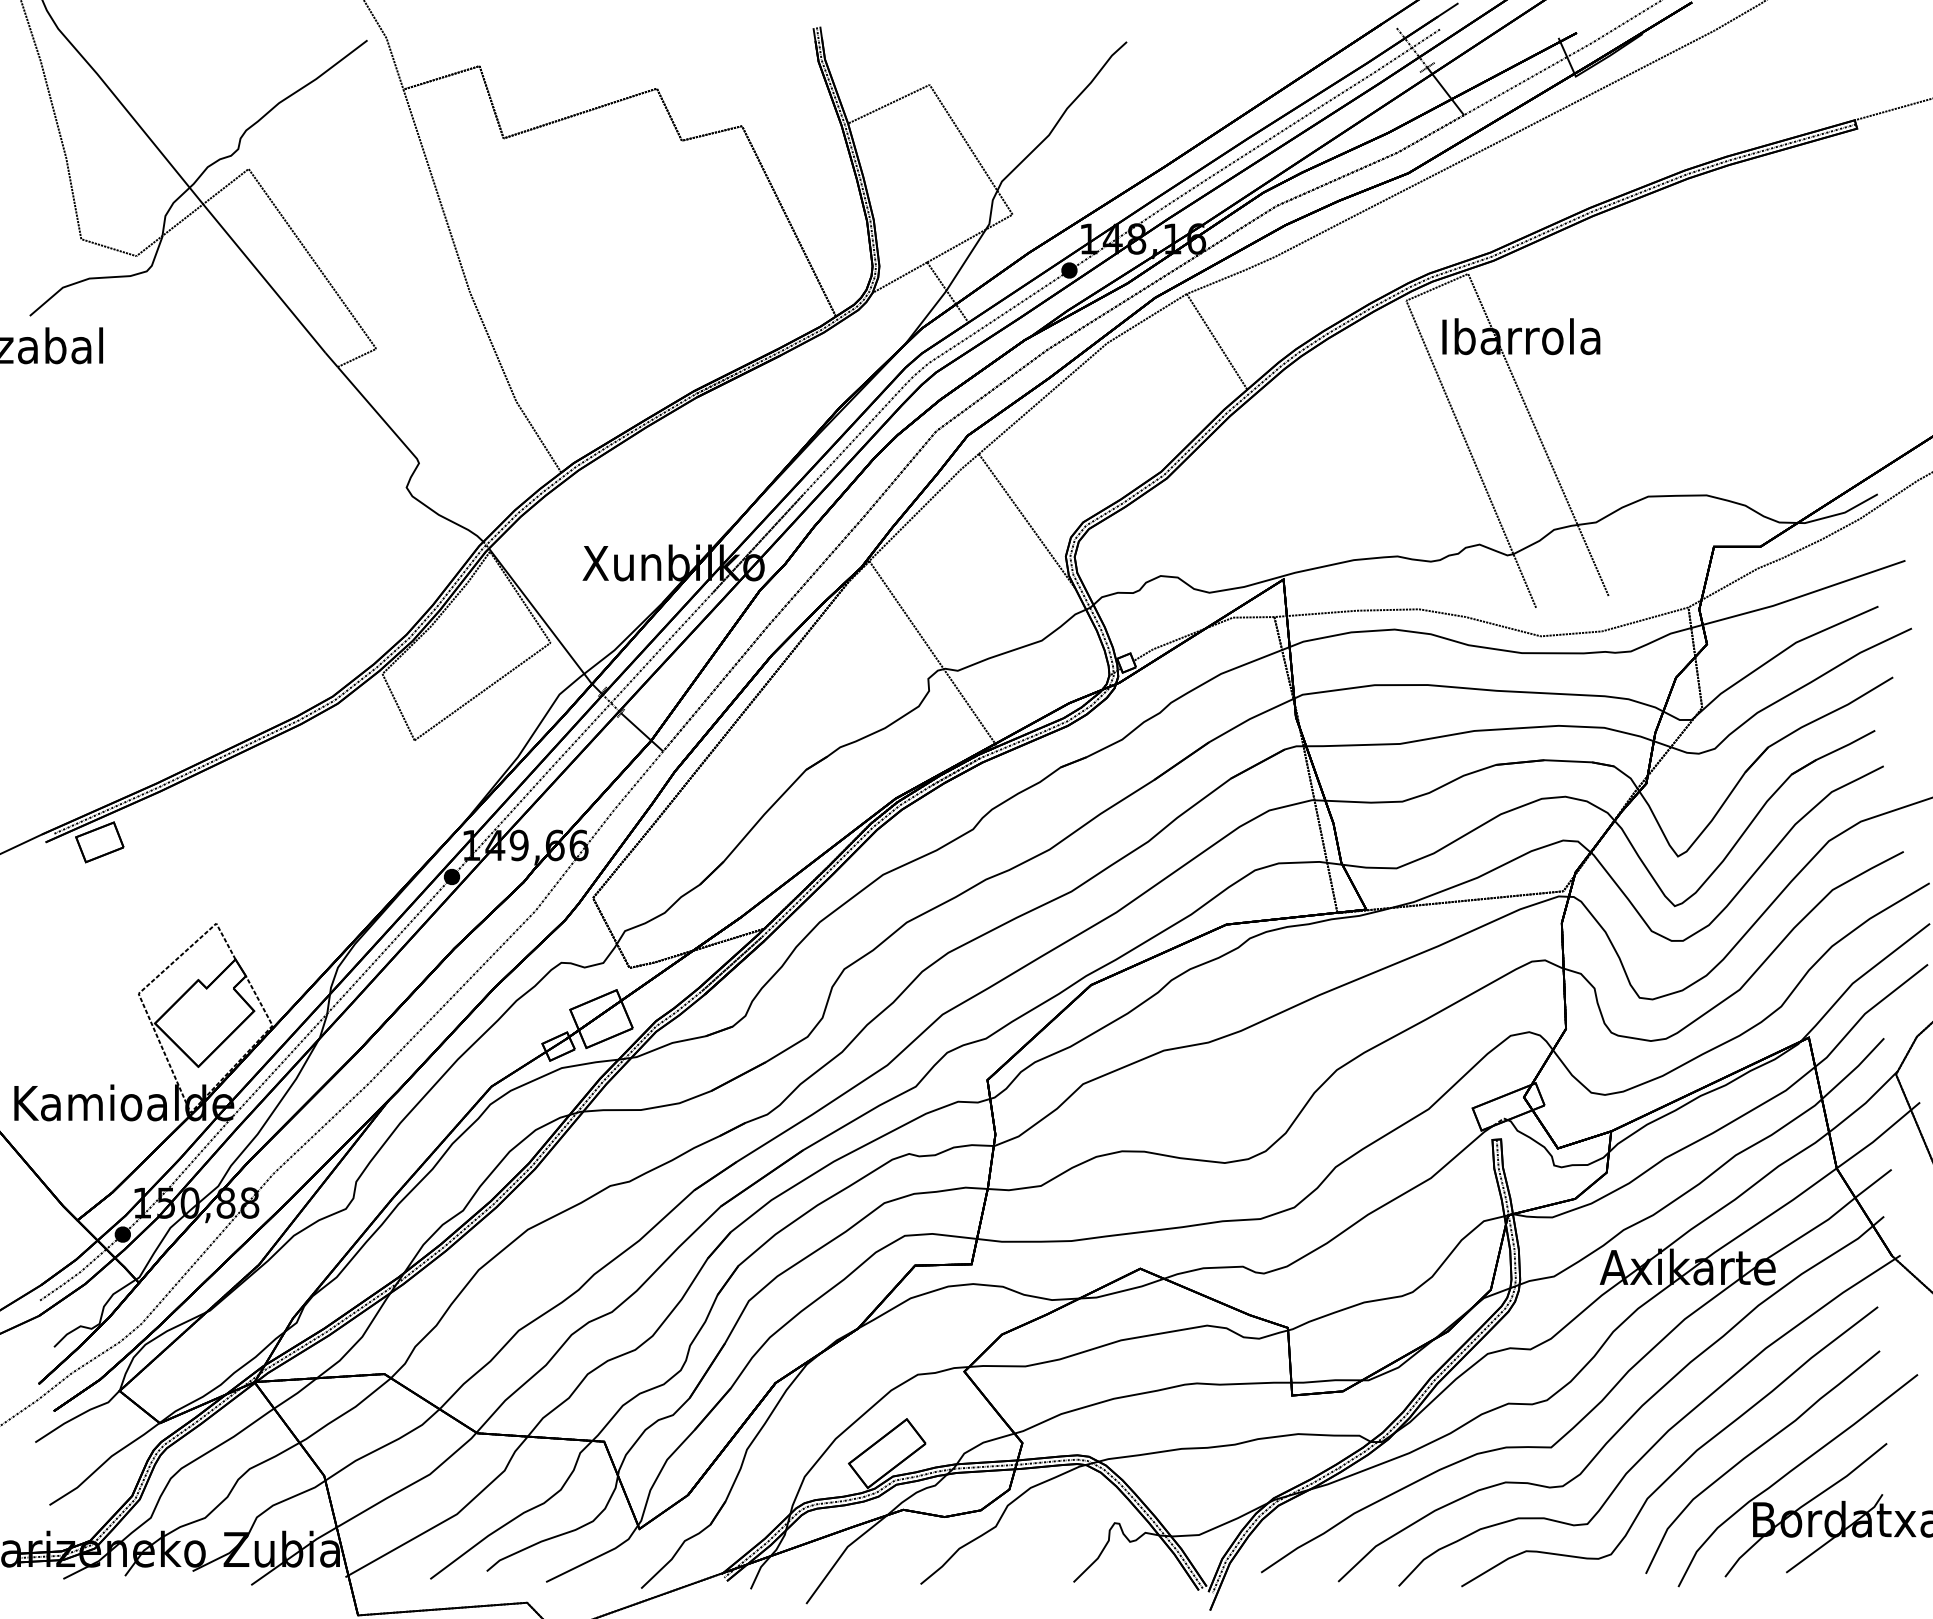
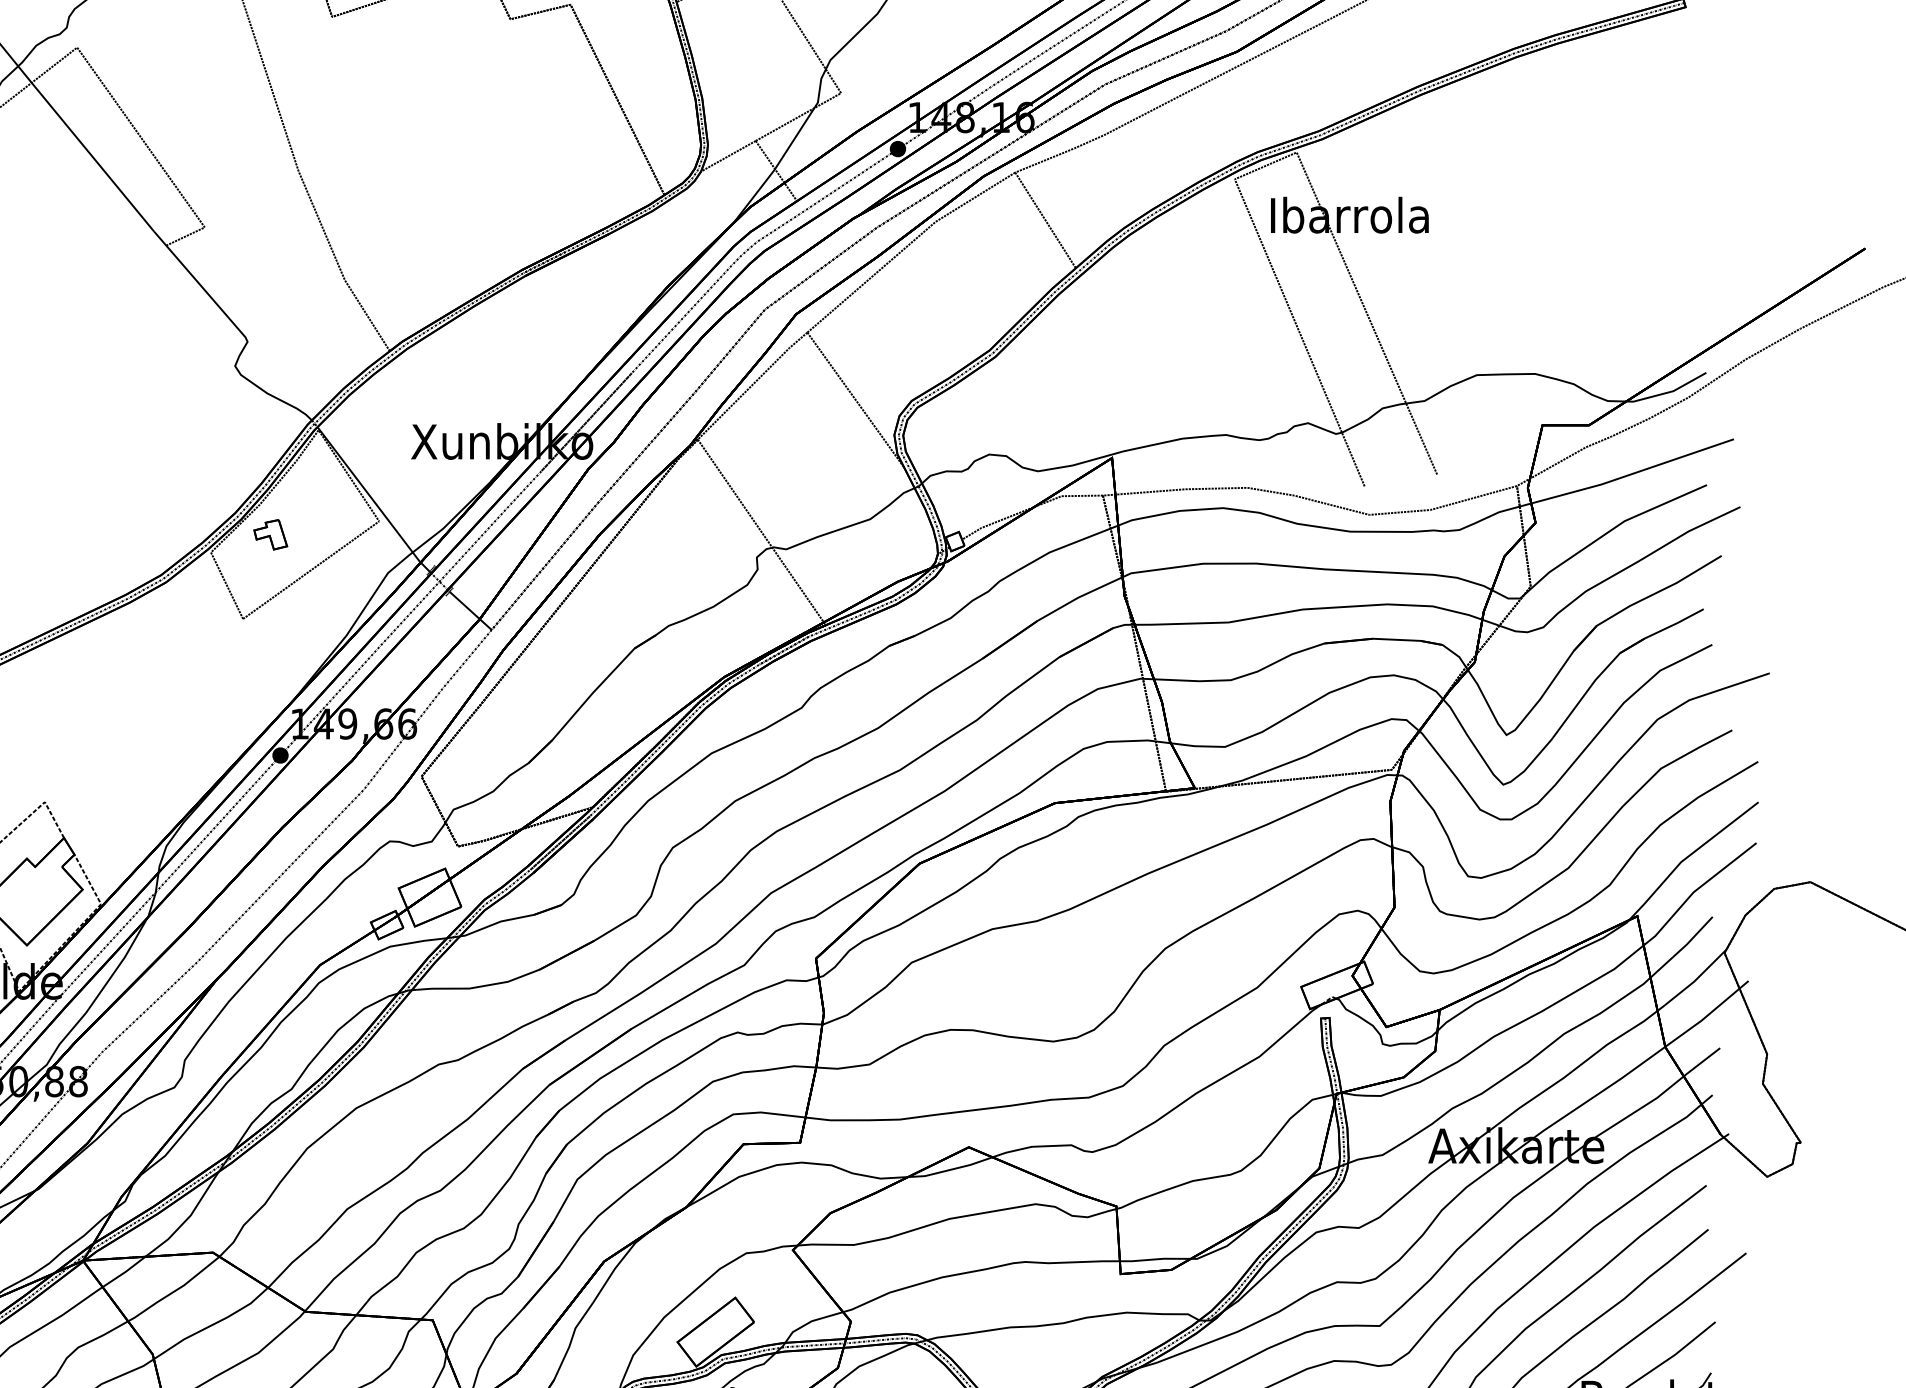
part: (441, 655) -> (270, 534), added

